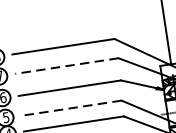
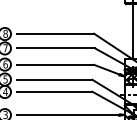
line: (67, 66) -> (56, 48), dashed -> solid
line: (71, 107) -> (54, 79), dashed -> solid

